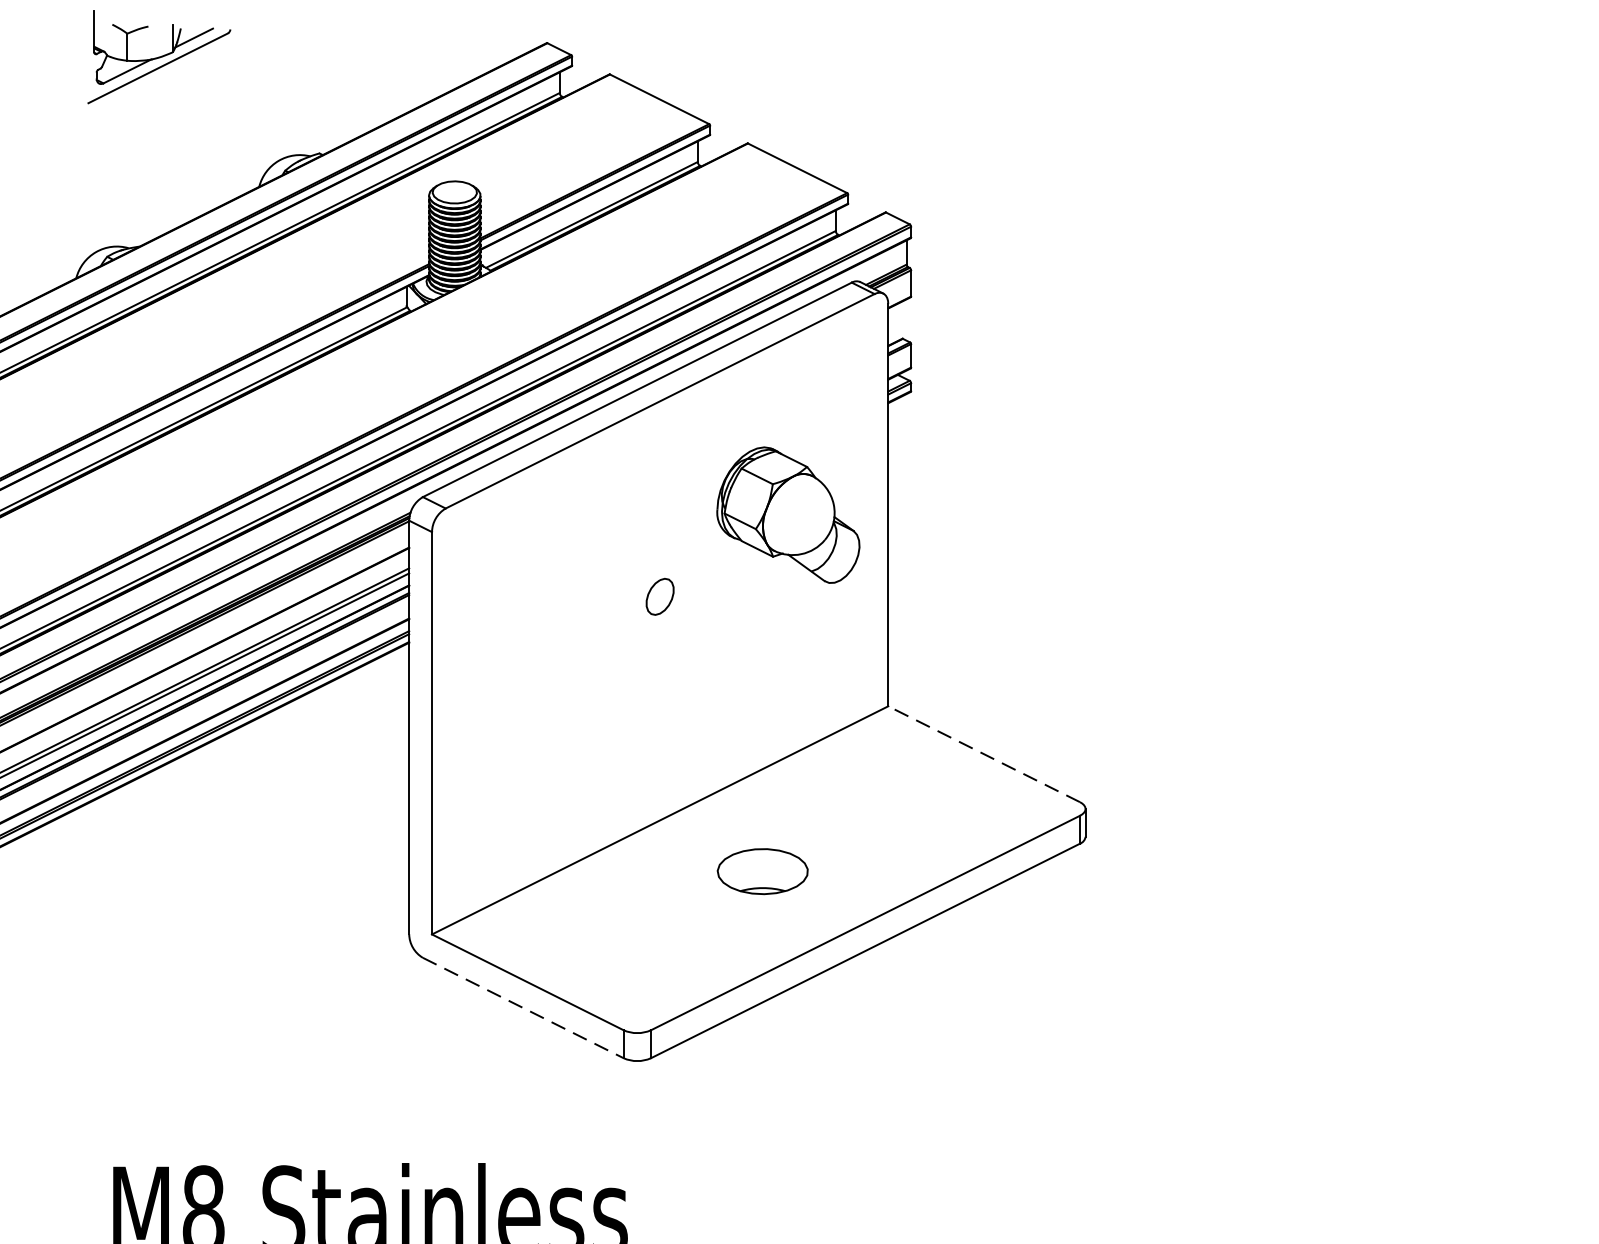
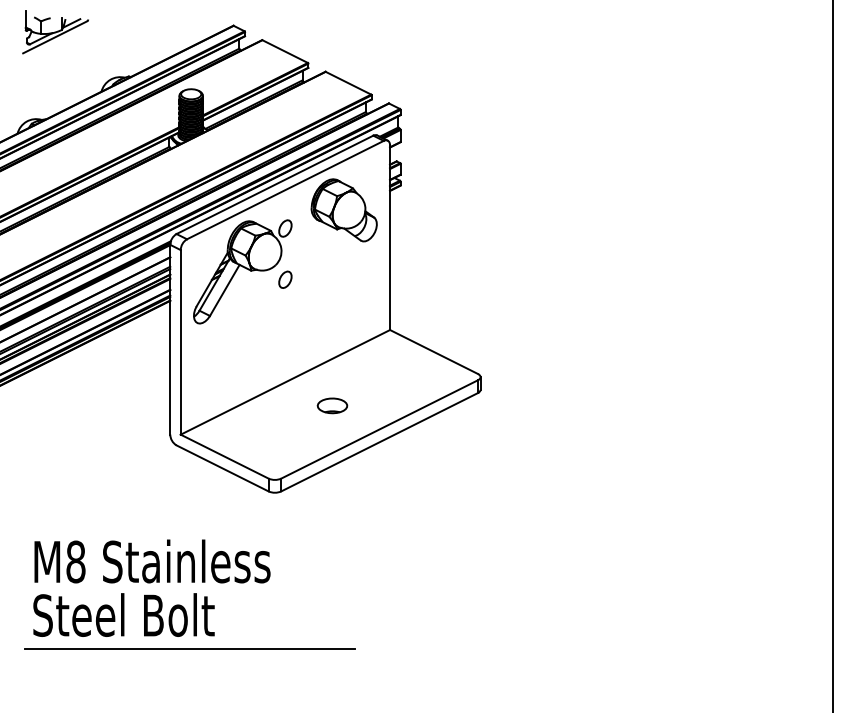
part: (786, 515) -> (343, 210), moved
part: (566, 578) -> (242, 271), added
line: (982, 753) -> (433, 351), dashed -> solid
part: (762, 870) -> (332, 405), size x0.71
line: (525, 1008) -> (223, 468), dashed -> solid

